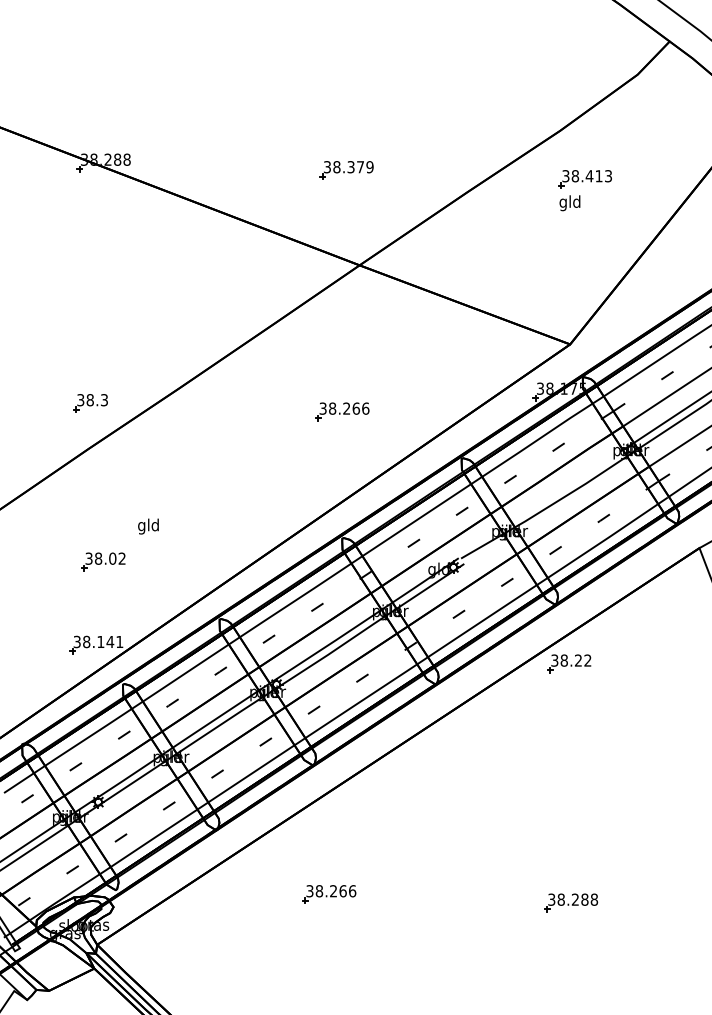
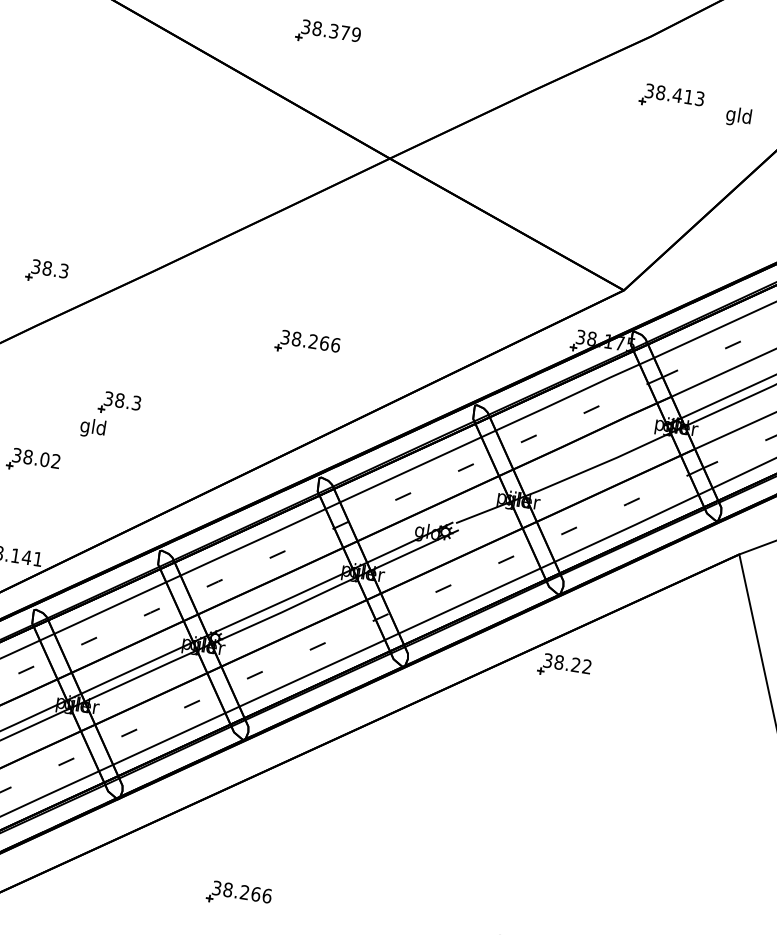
part: (346, 170) -> (327, 34), moved
text: (569, 203) -> (738, 117), moved
part: (342, 411) -> (307, 344), moved
part: (167, 503) -> (119, 404), added

